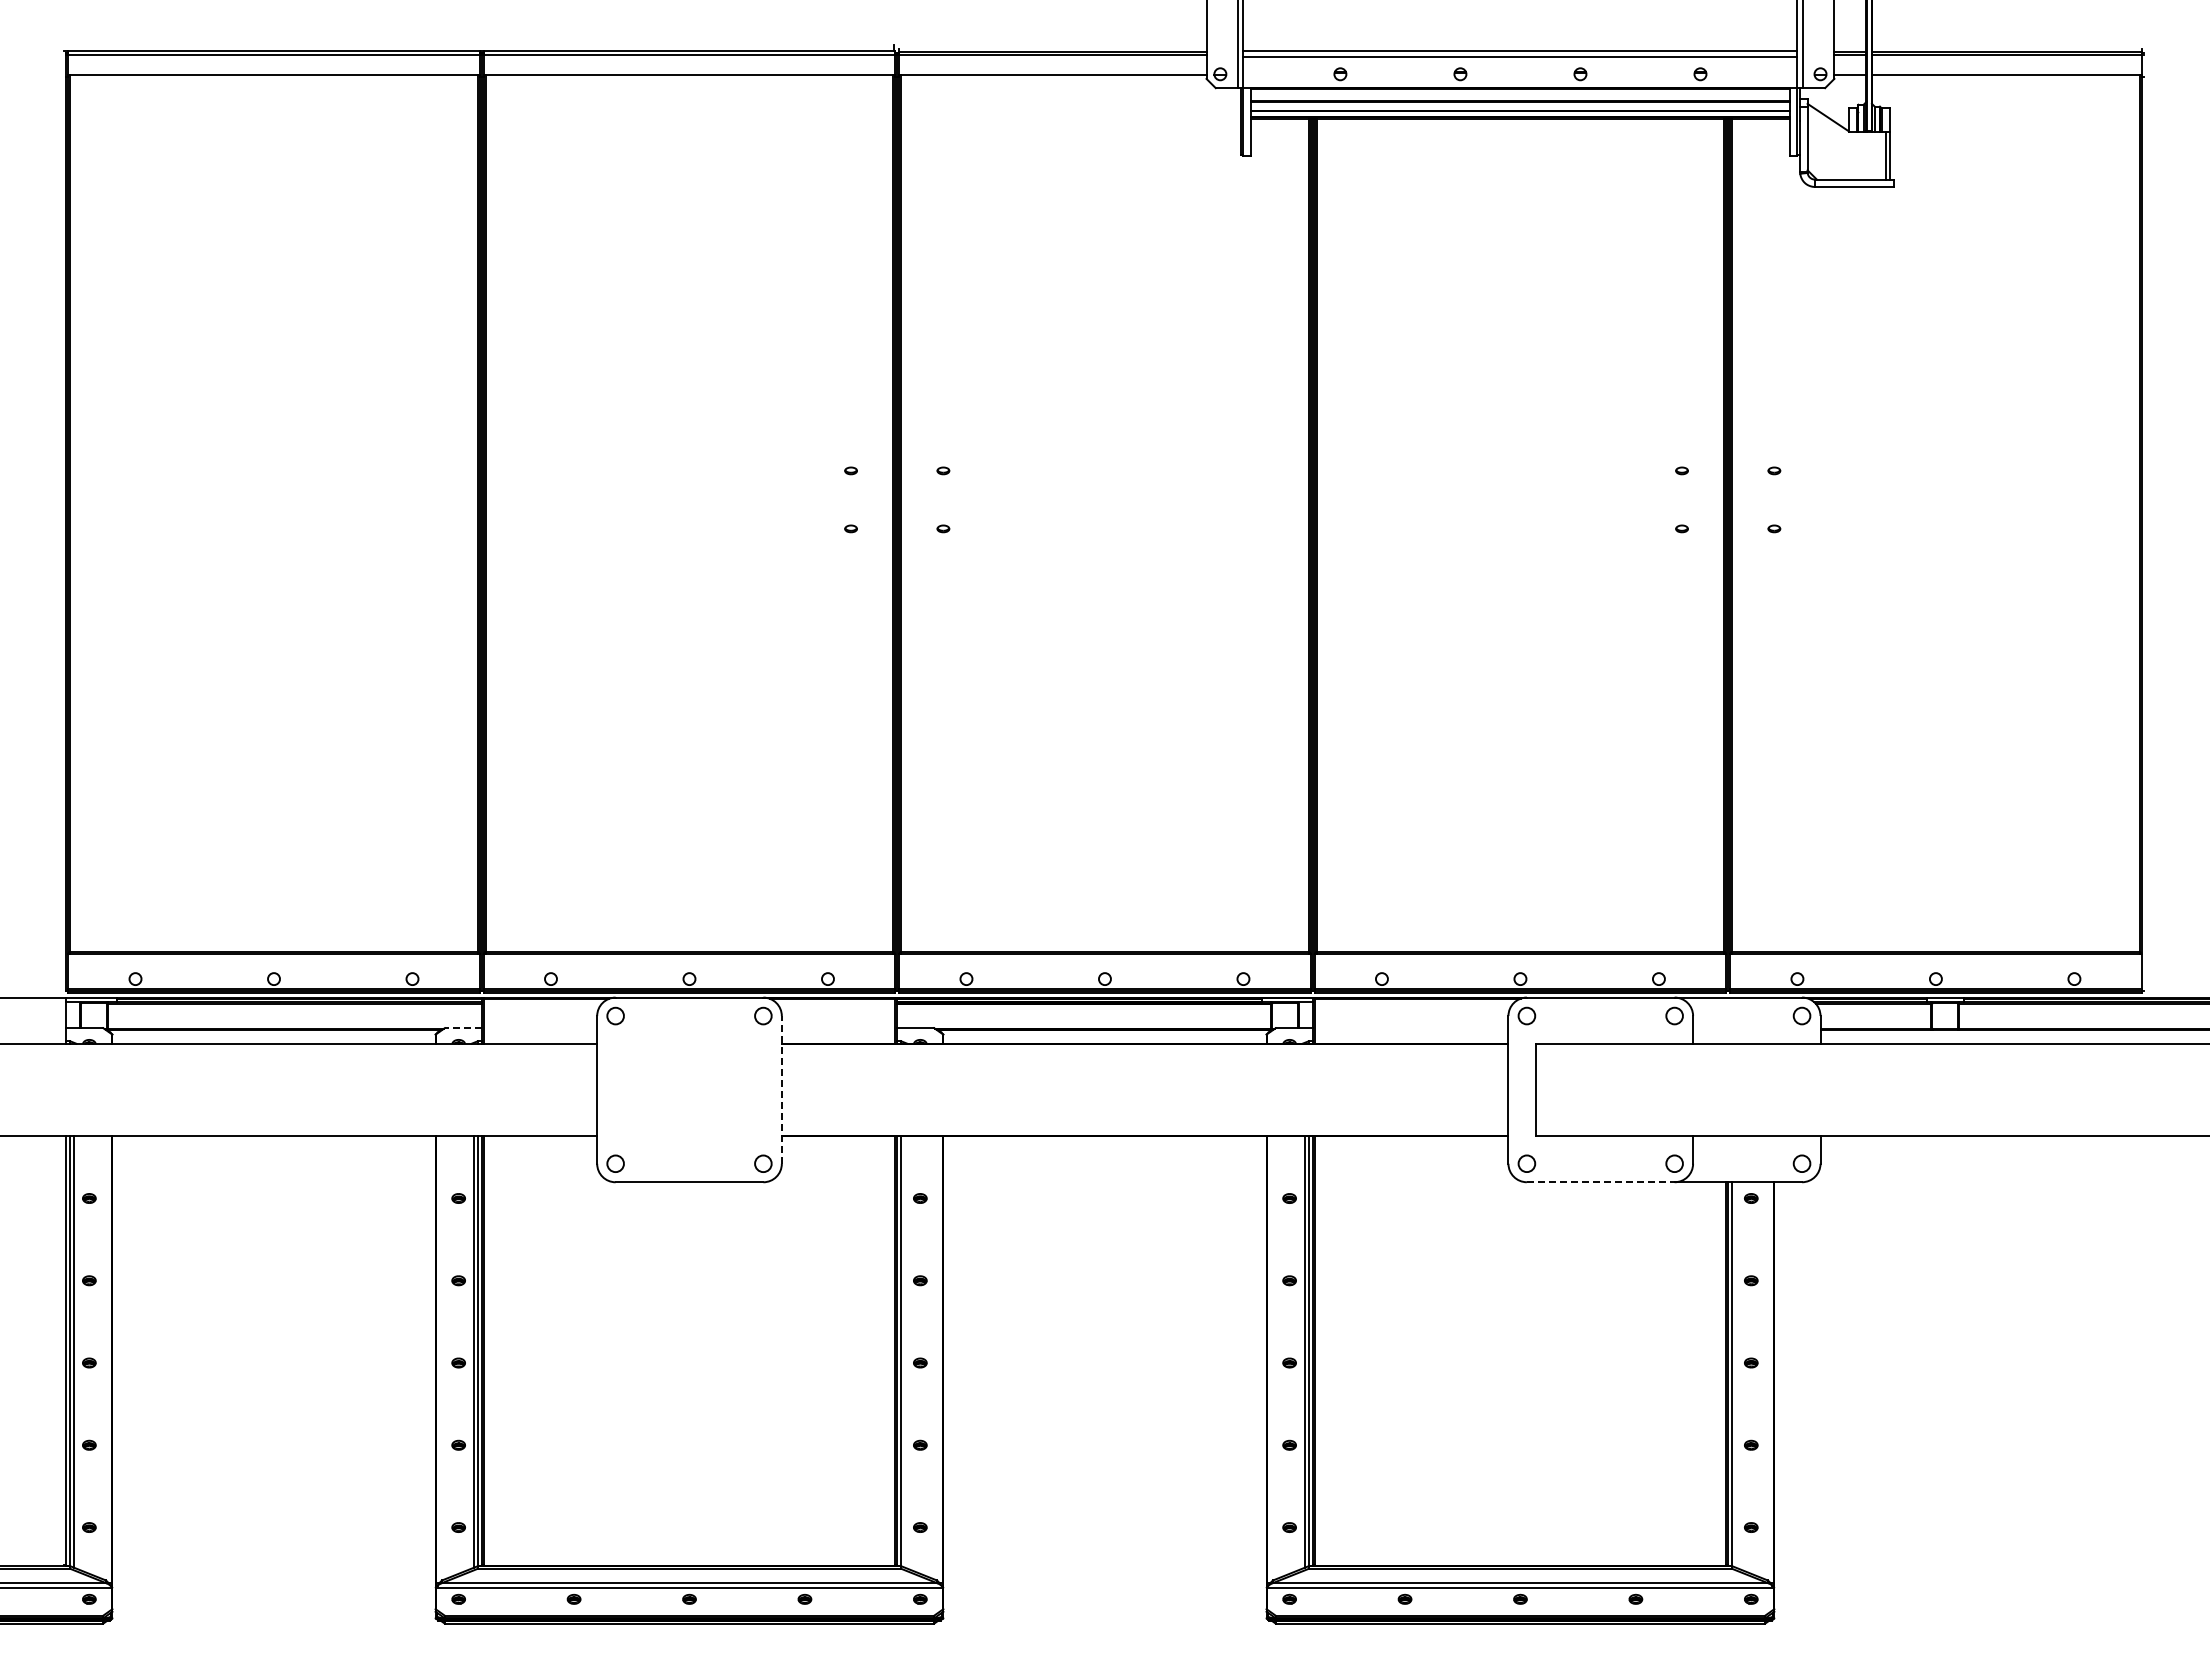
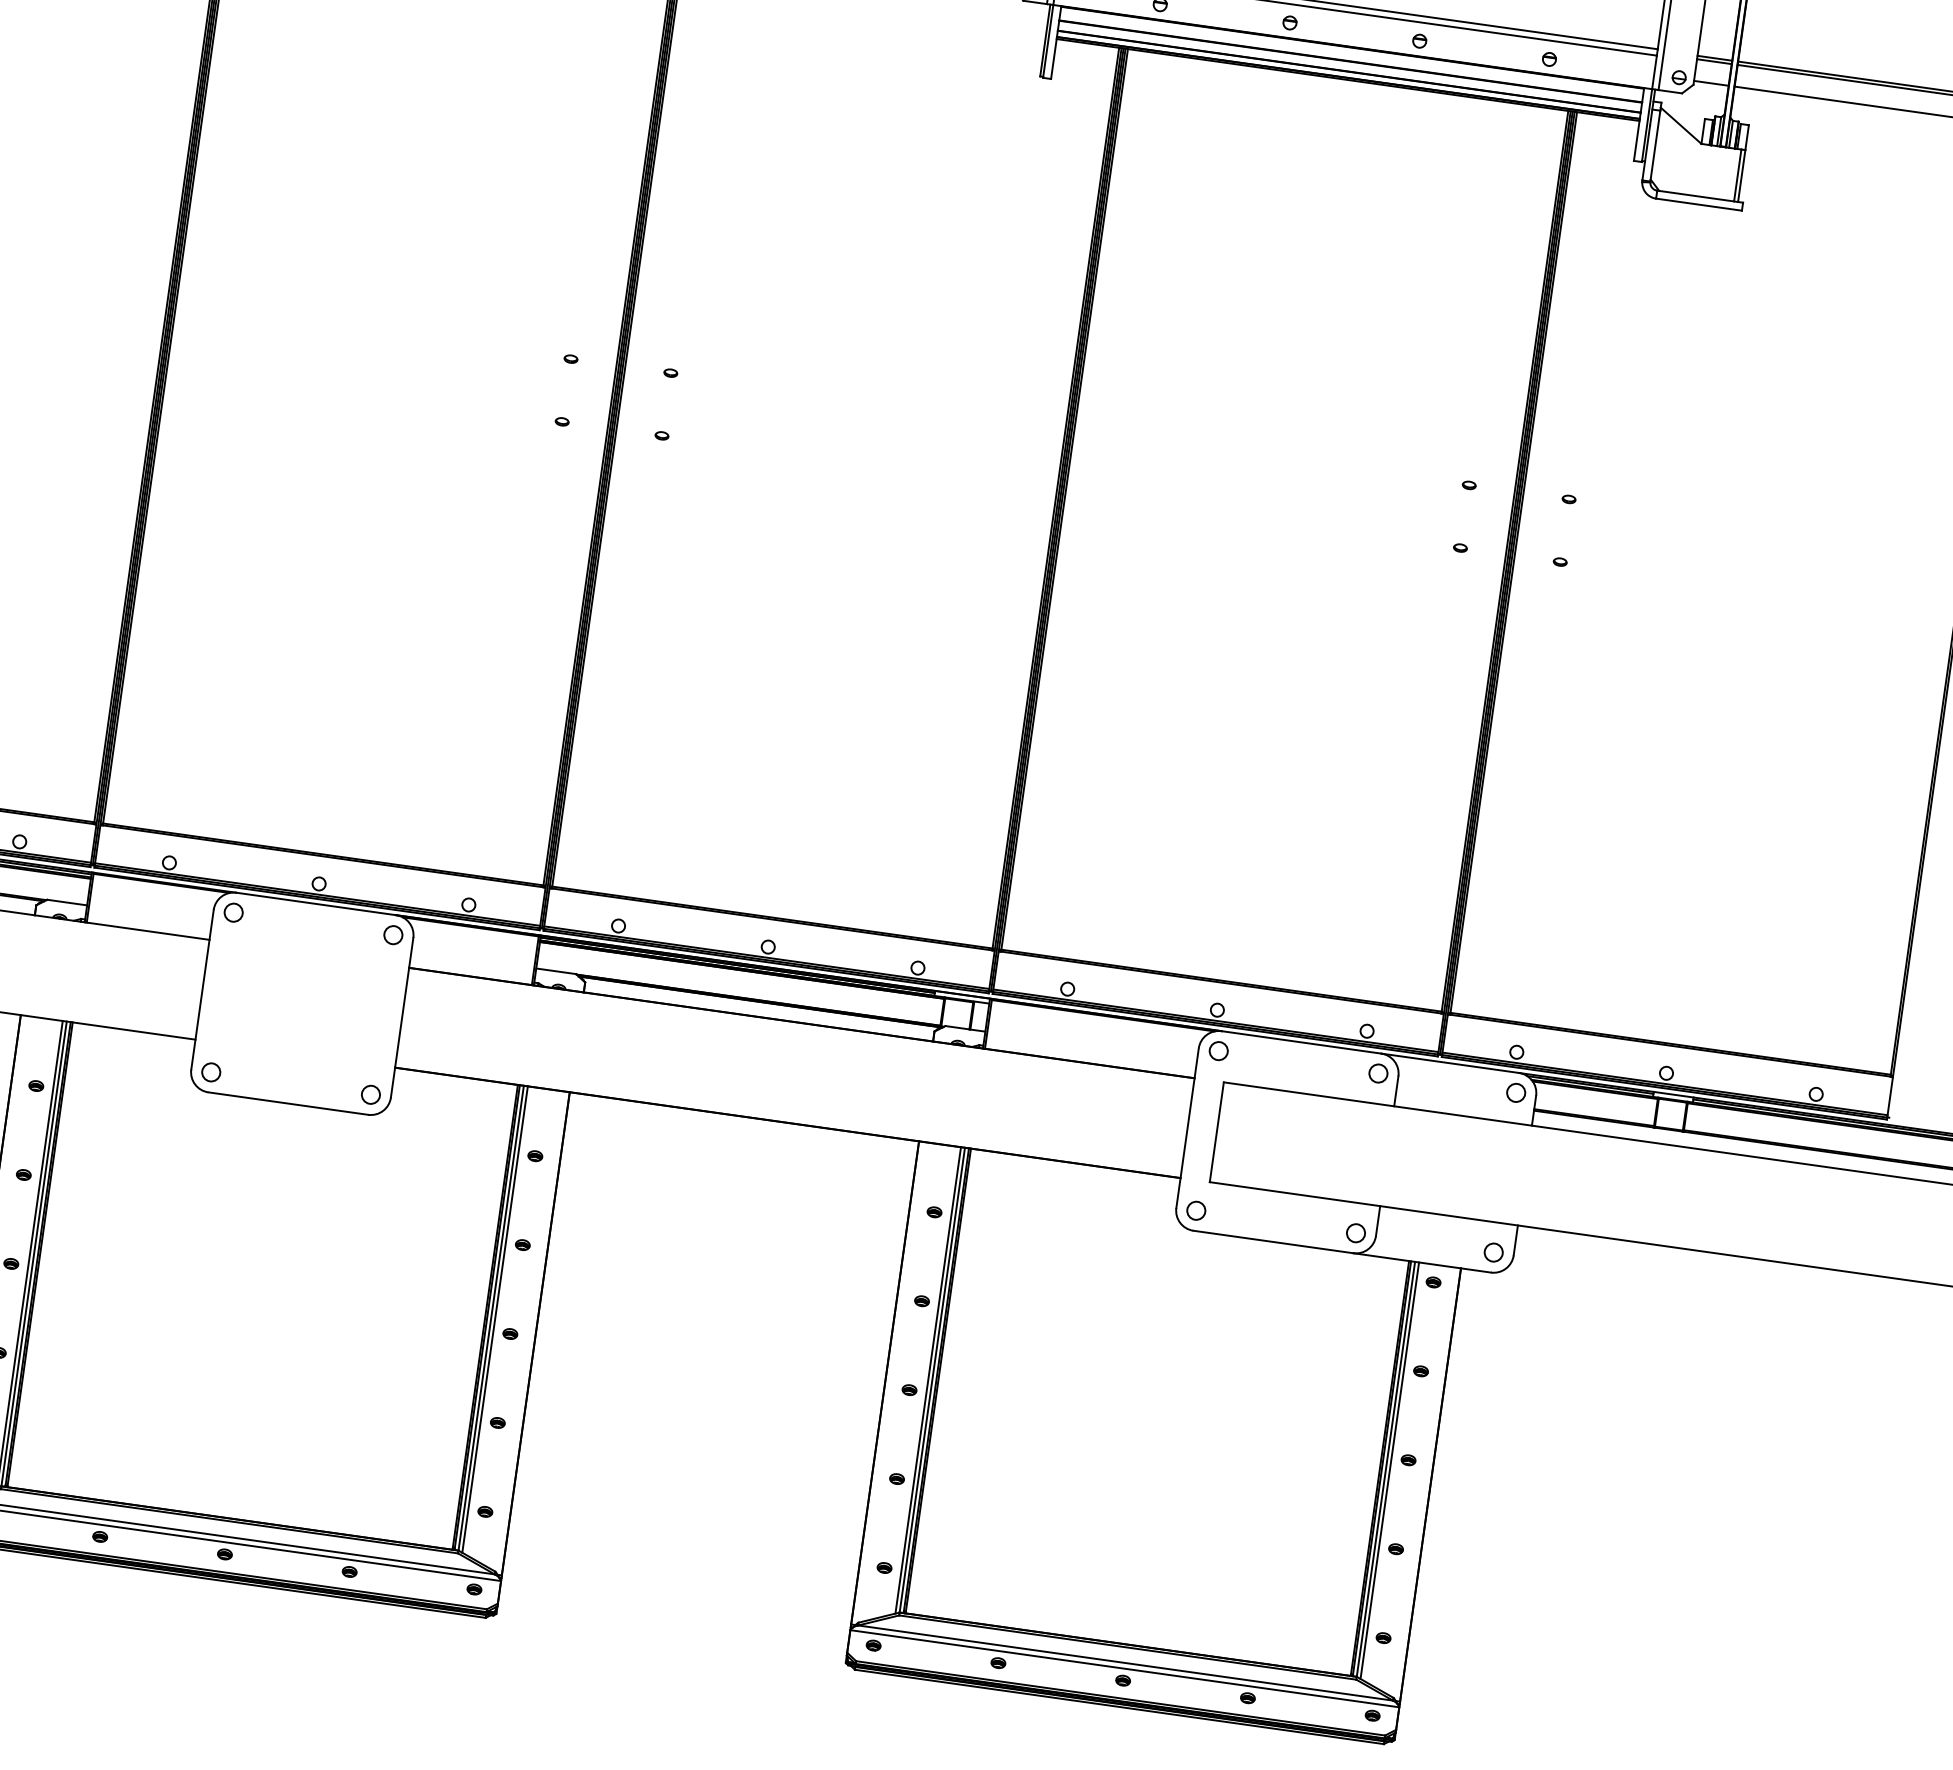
line: (462, 1028) -> (66, 902), dashed -> solid
line: (781, 1089) -> (401, 1017), dashed -> solid
line: (1600, 1182) -> (1273, 1242), dashed -> solid
line: (904, 1351) -> (494, 1319), added
line: (1735, 1374) -> (1389, 1470), added

